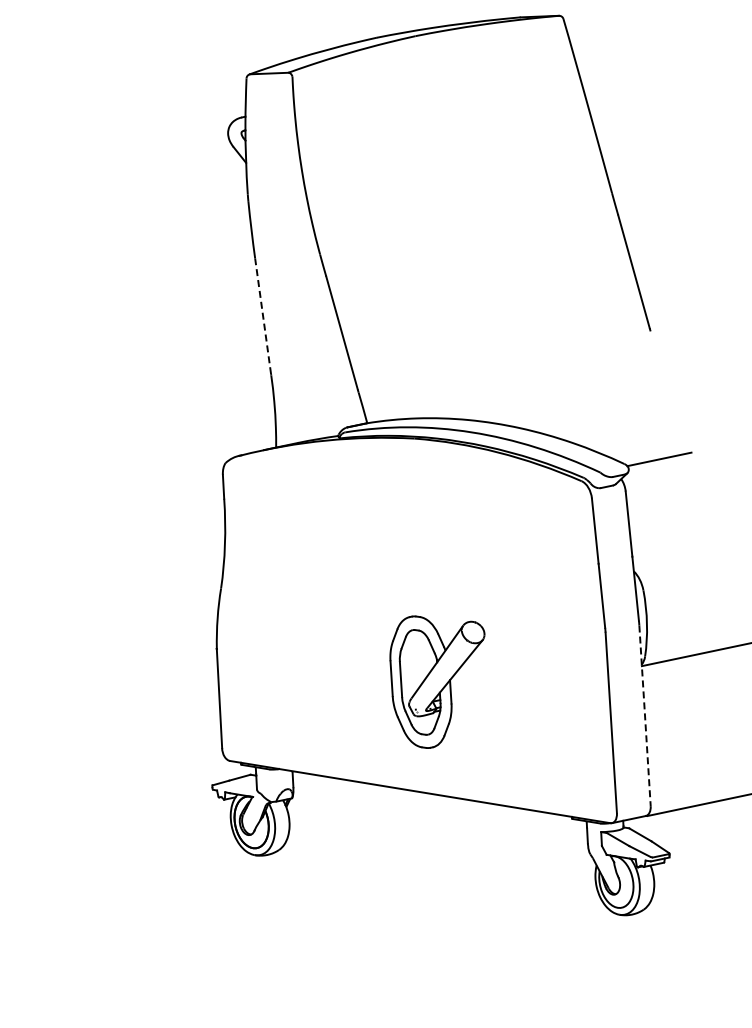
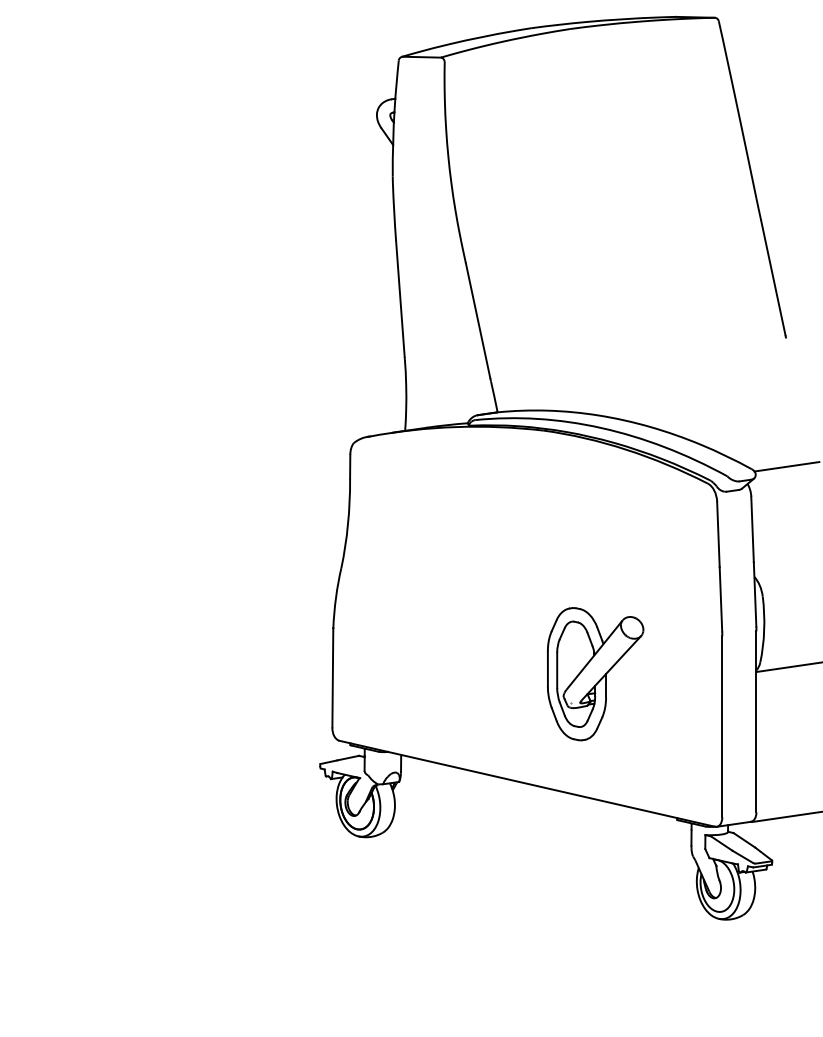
line: (263, 315) -> (400, 298), dashed -> solid
part: (439, 681) -> (595, 674), moved
line: (645, 716) -> (756, 722), dashed -> solid

